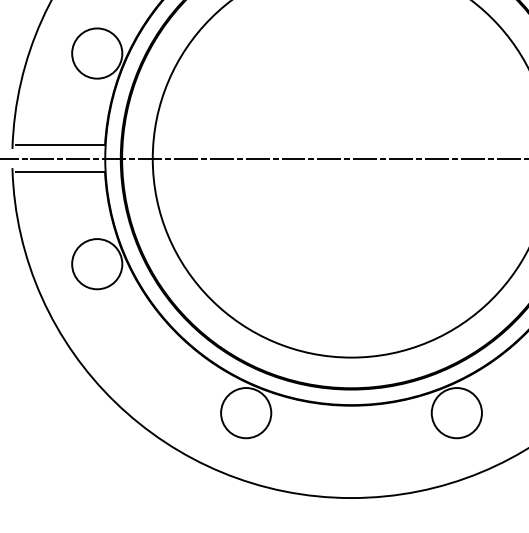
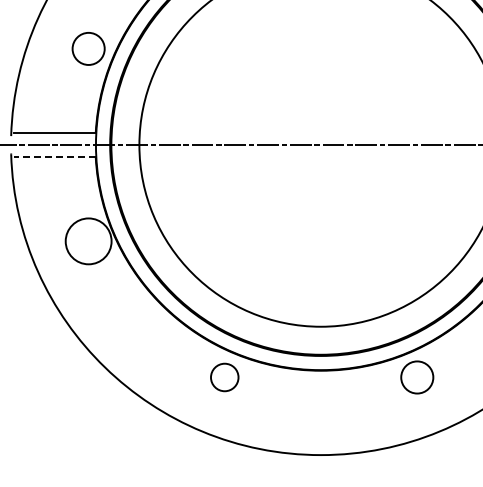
circle: (97, 53) -> (88, 48), size x0.7
line: (59, 172) -> (54, 157), solid -> dashed
circle: (245, 413) -> (224, 377), size x0.6
circle: (457, 413) -> (417, 377), size x0.7

